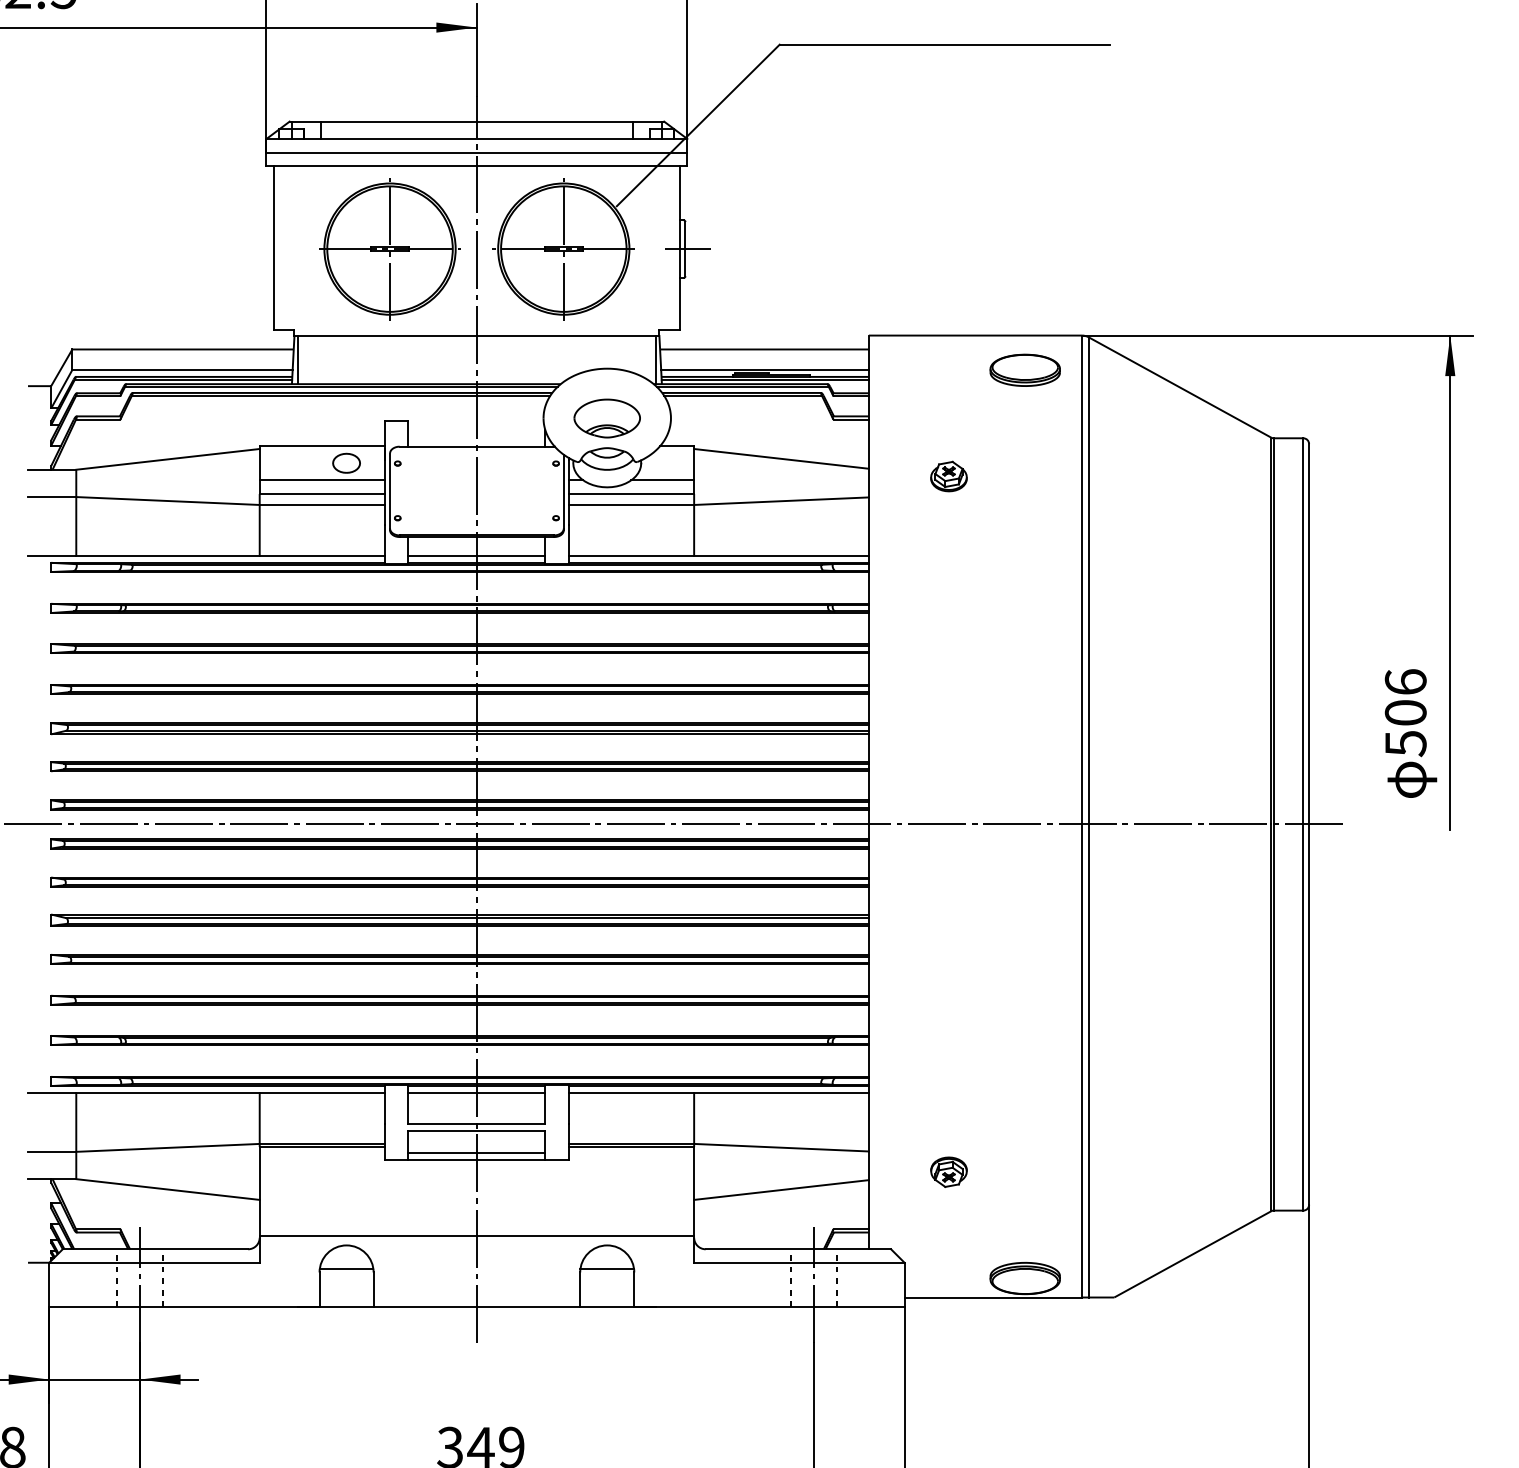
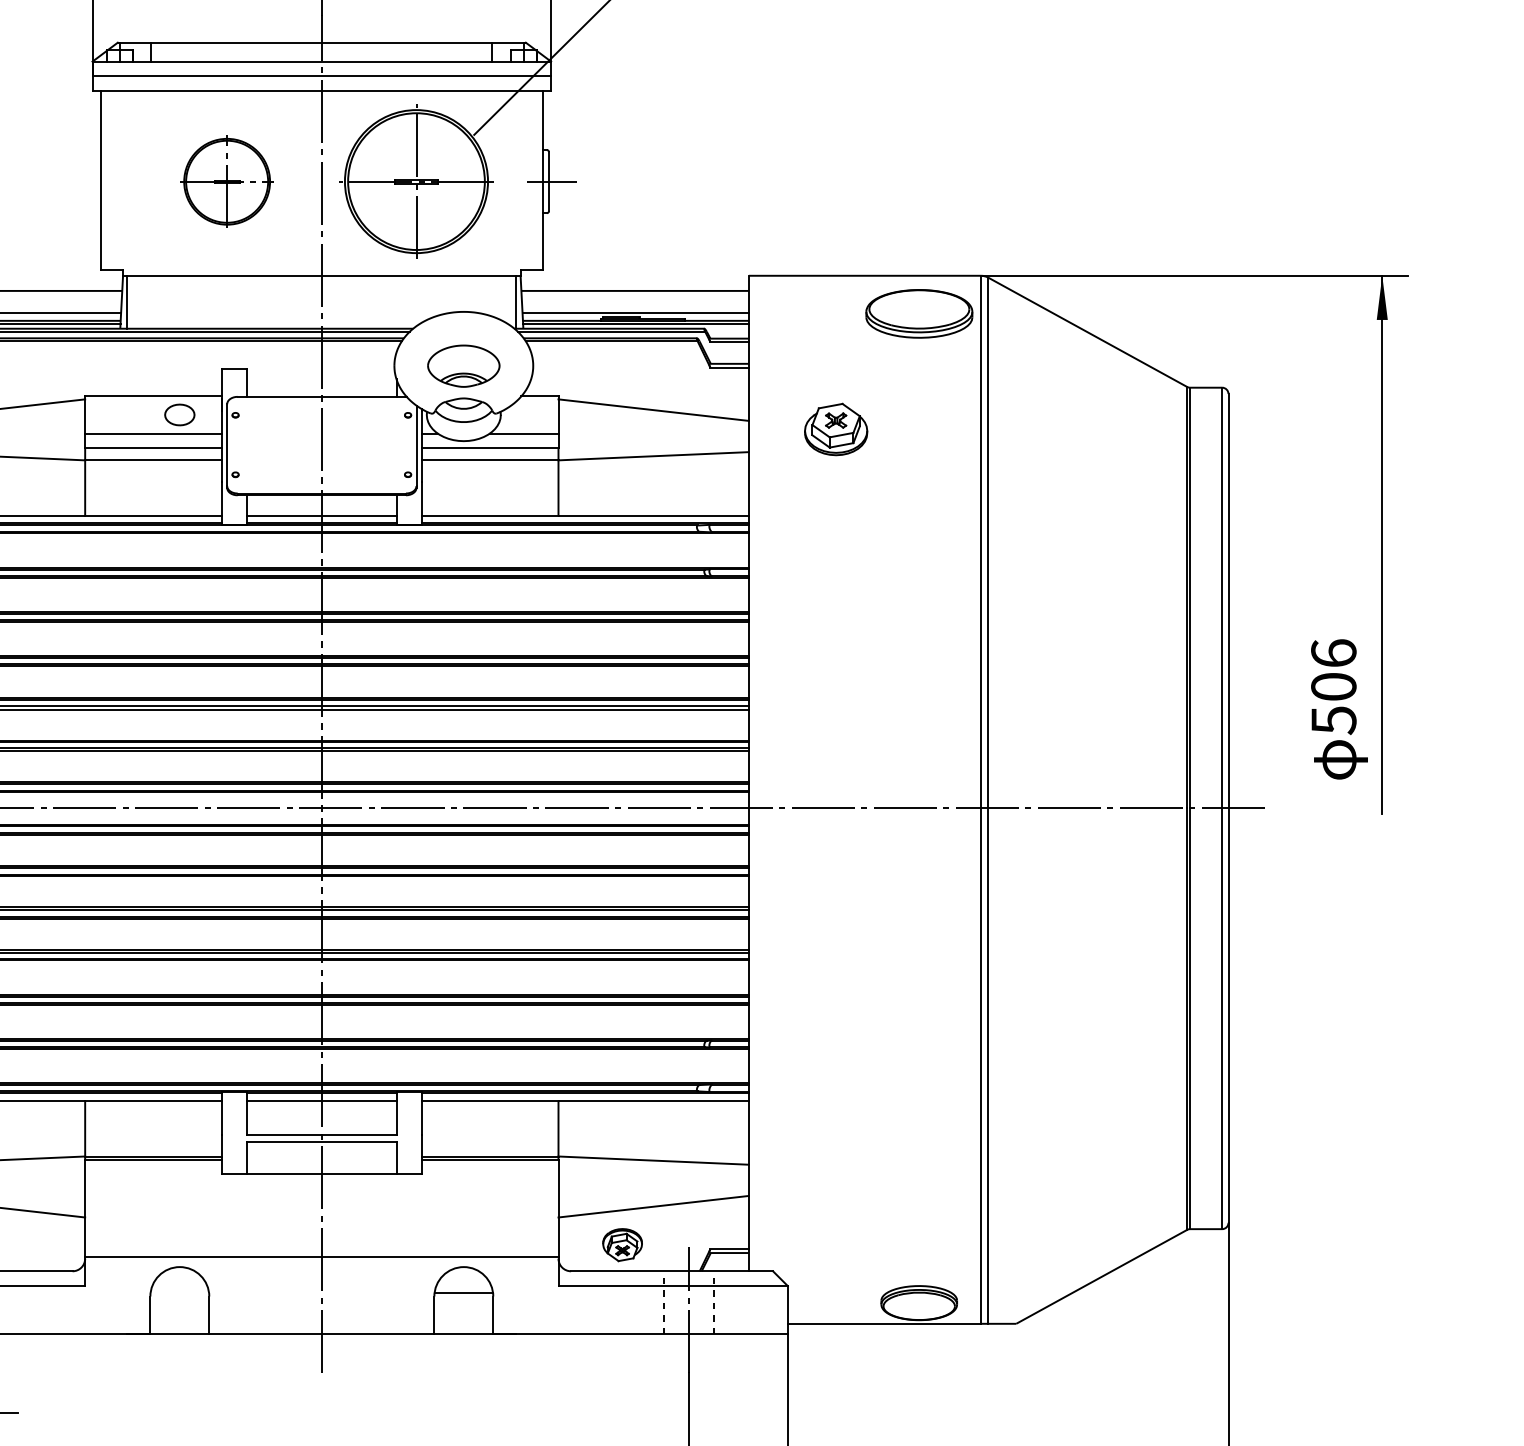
part: (389, 249) -> (226, 182), size x0.6
part: (1024, 369) -> (918, 312), size x1.4
part: (948, 476) -> (835, 429), size x1.6
line: (476, 1153) -> (321, 1166), removed
part: (948, 1171) -> (622, 1244), moved
line: (346, 1269) -> (179, 1293), removed

